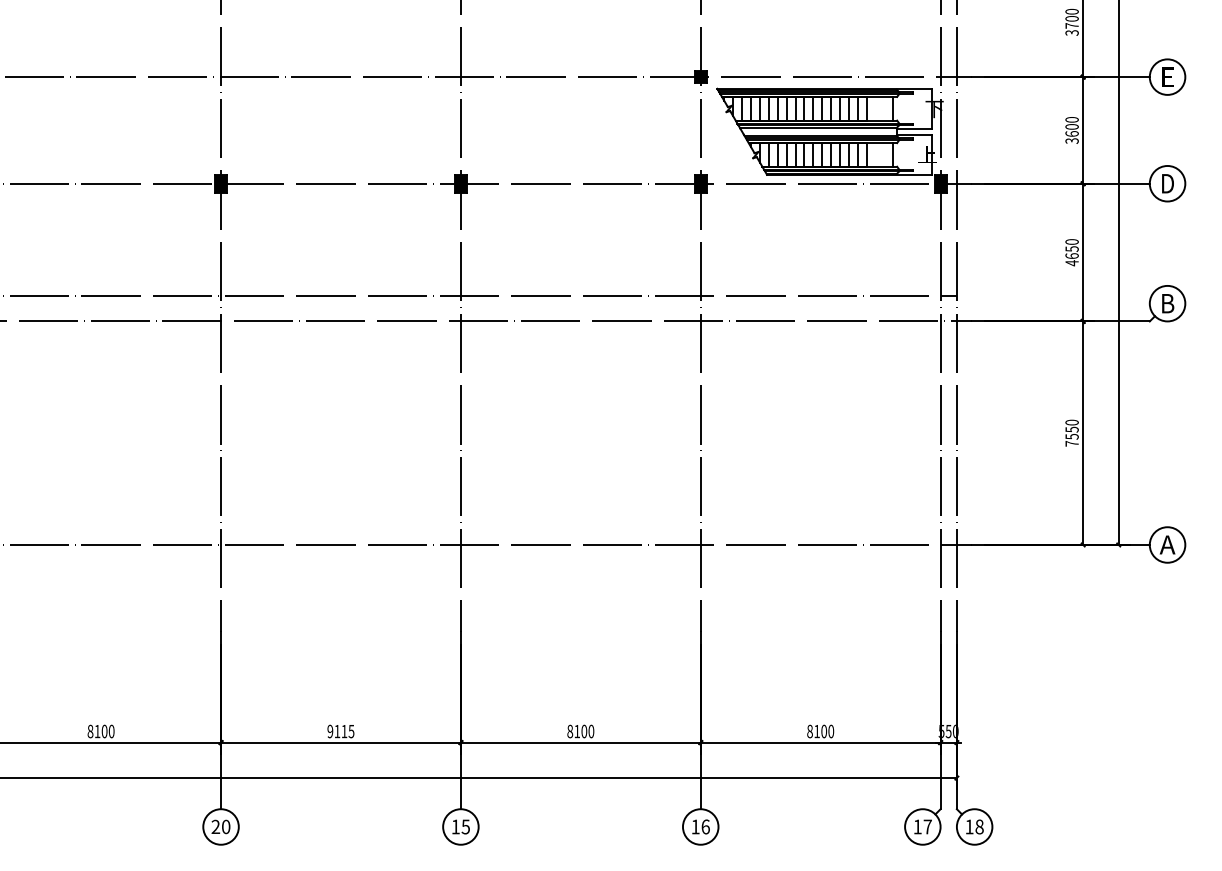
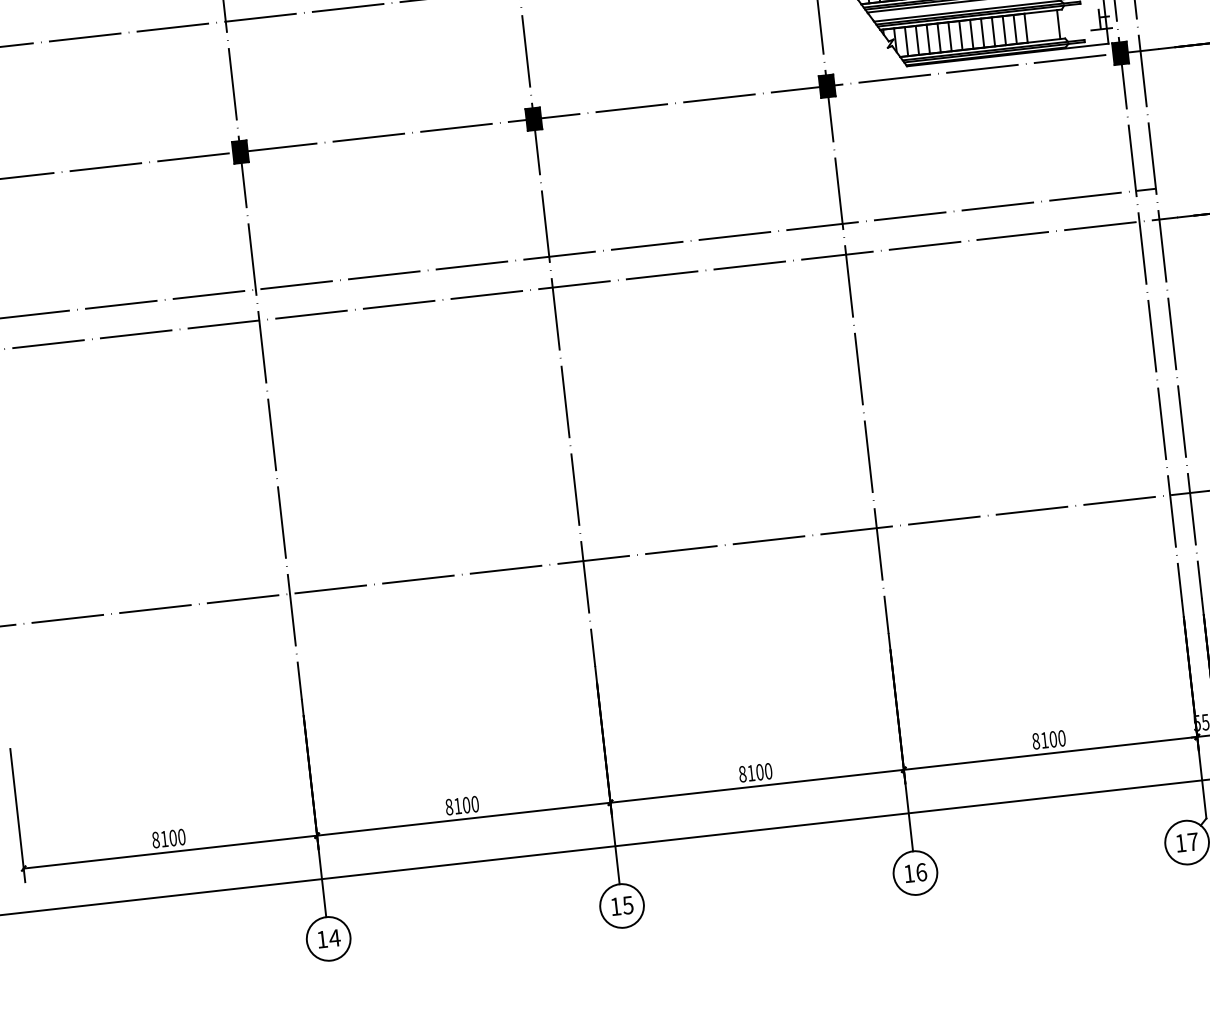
text: (340, 731) -> (461, 805), 9115 -> 8100
text: (220, 826) -> (327, 938), 20 -> 14

